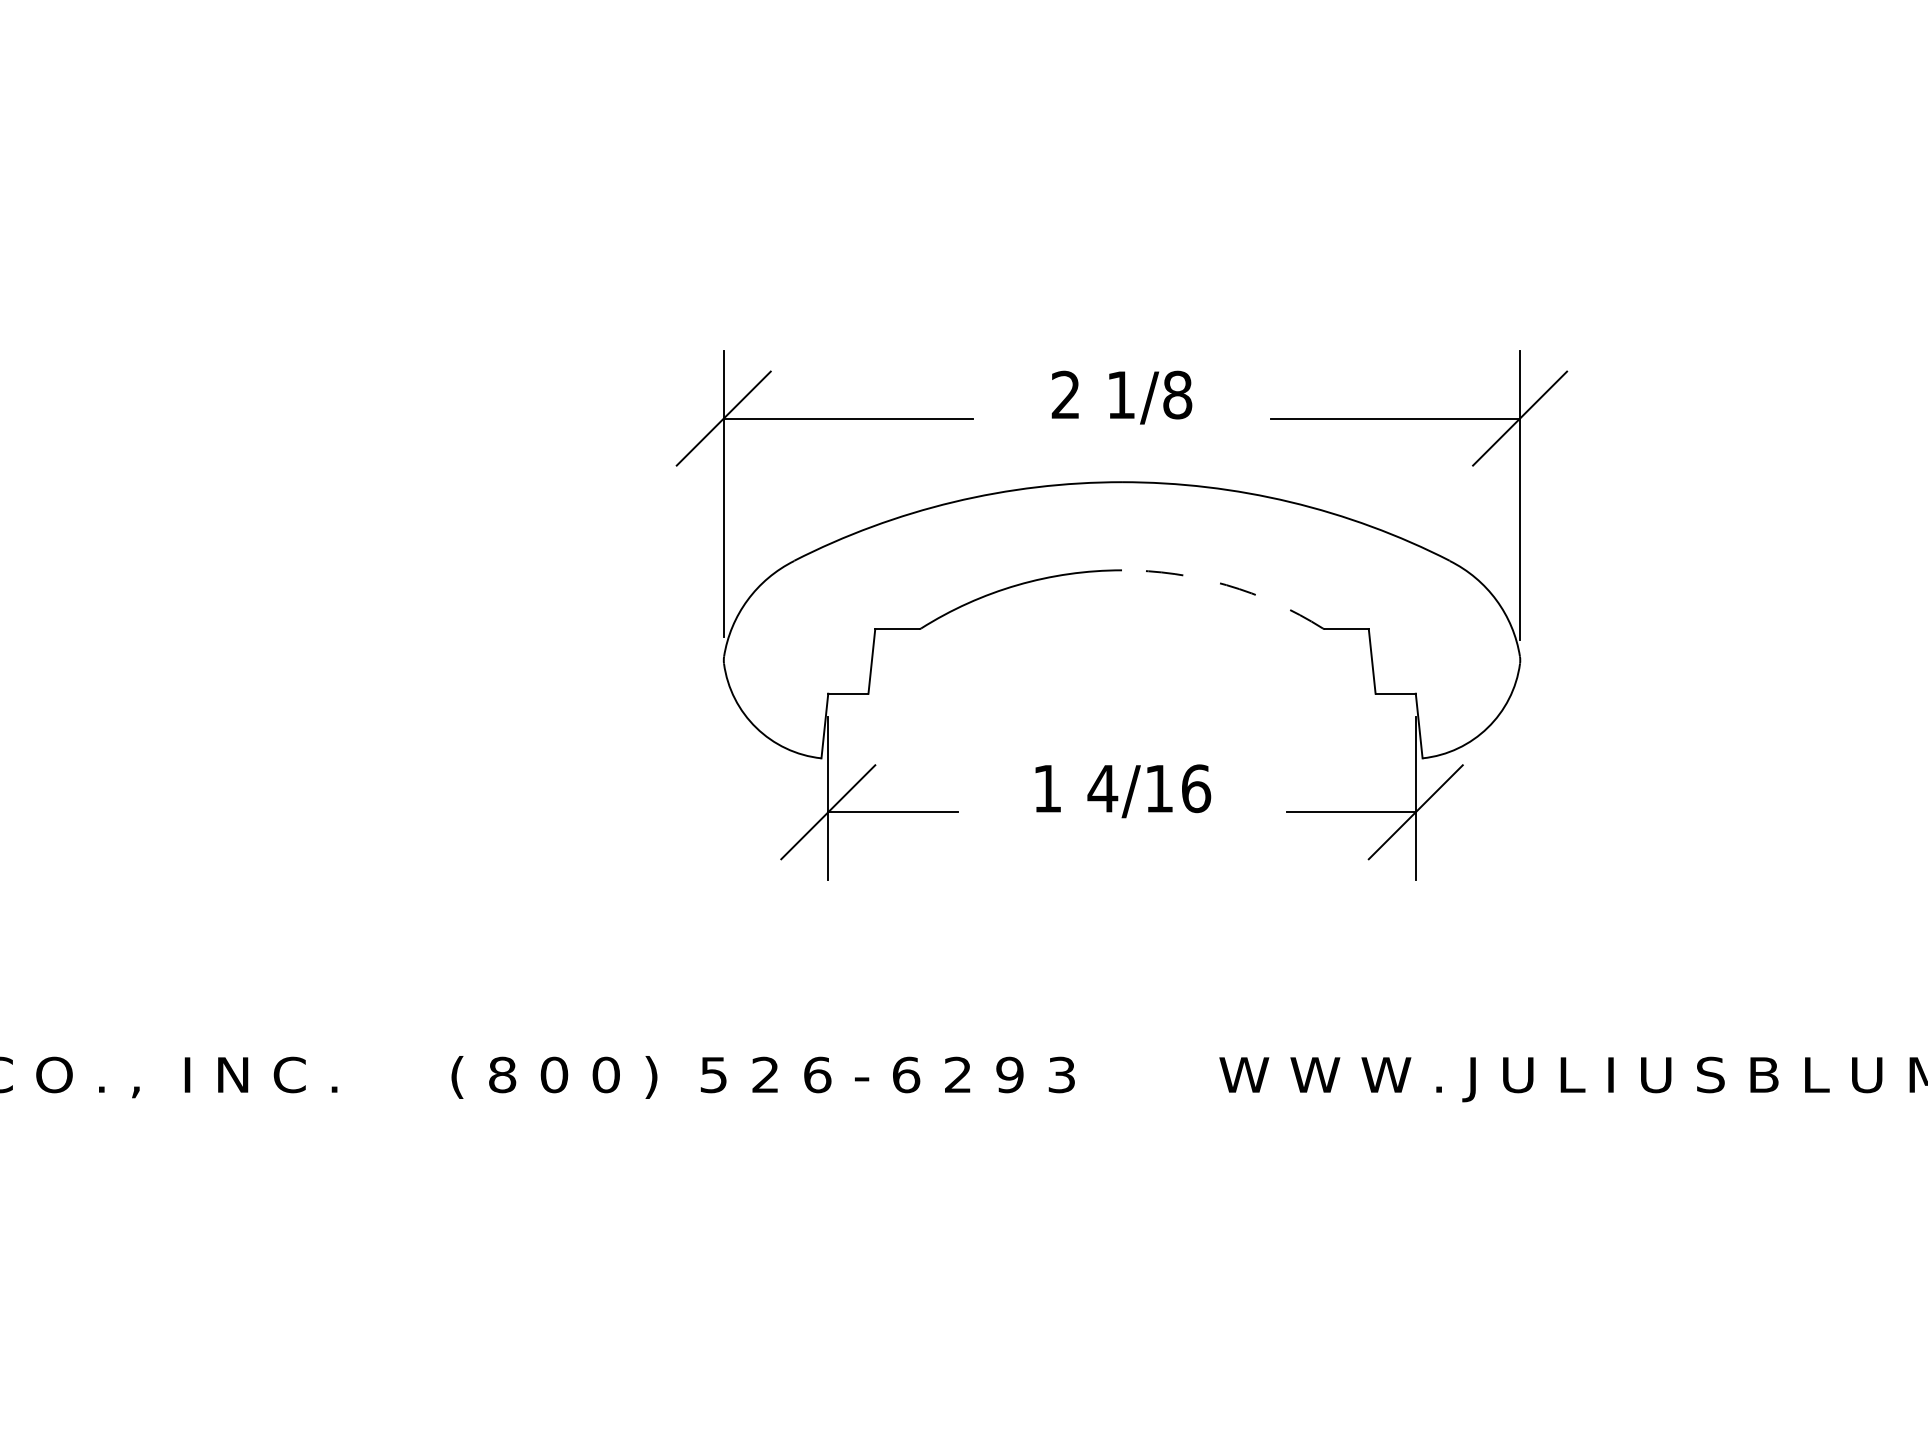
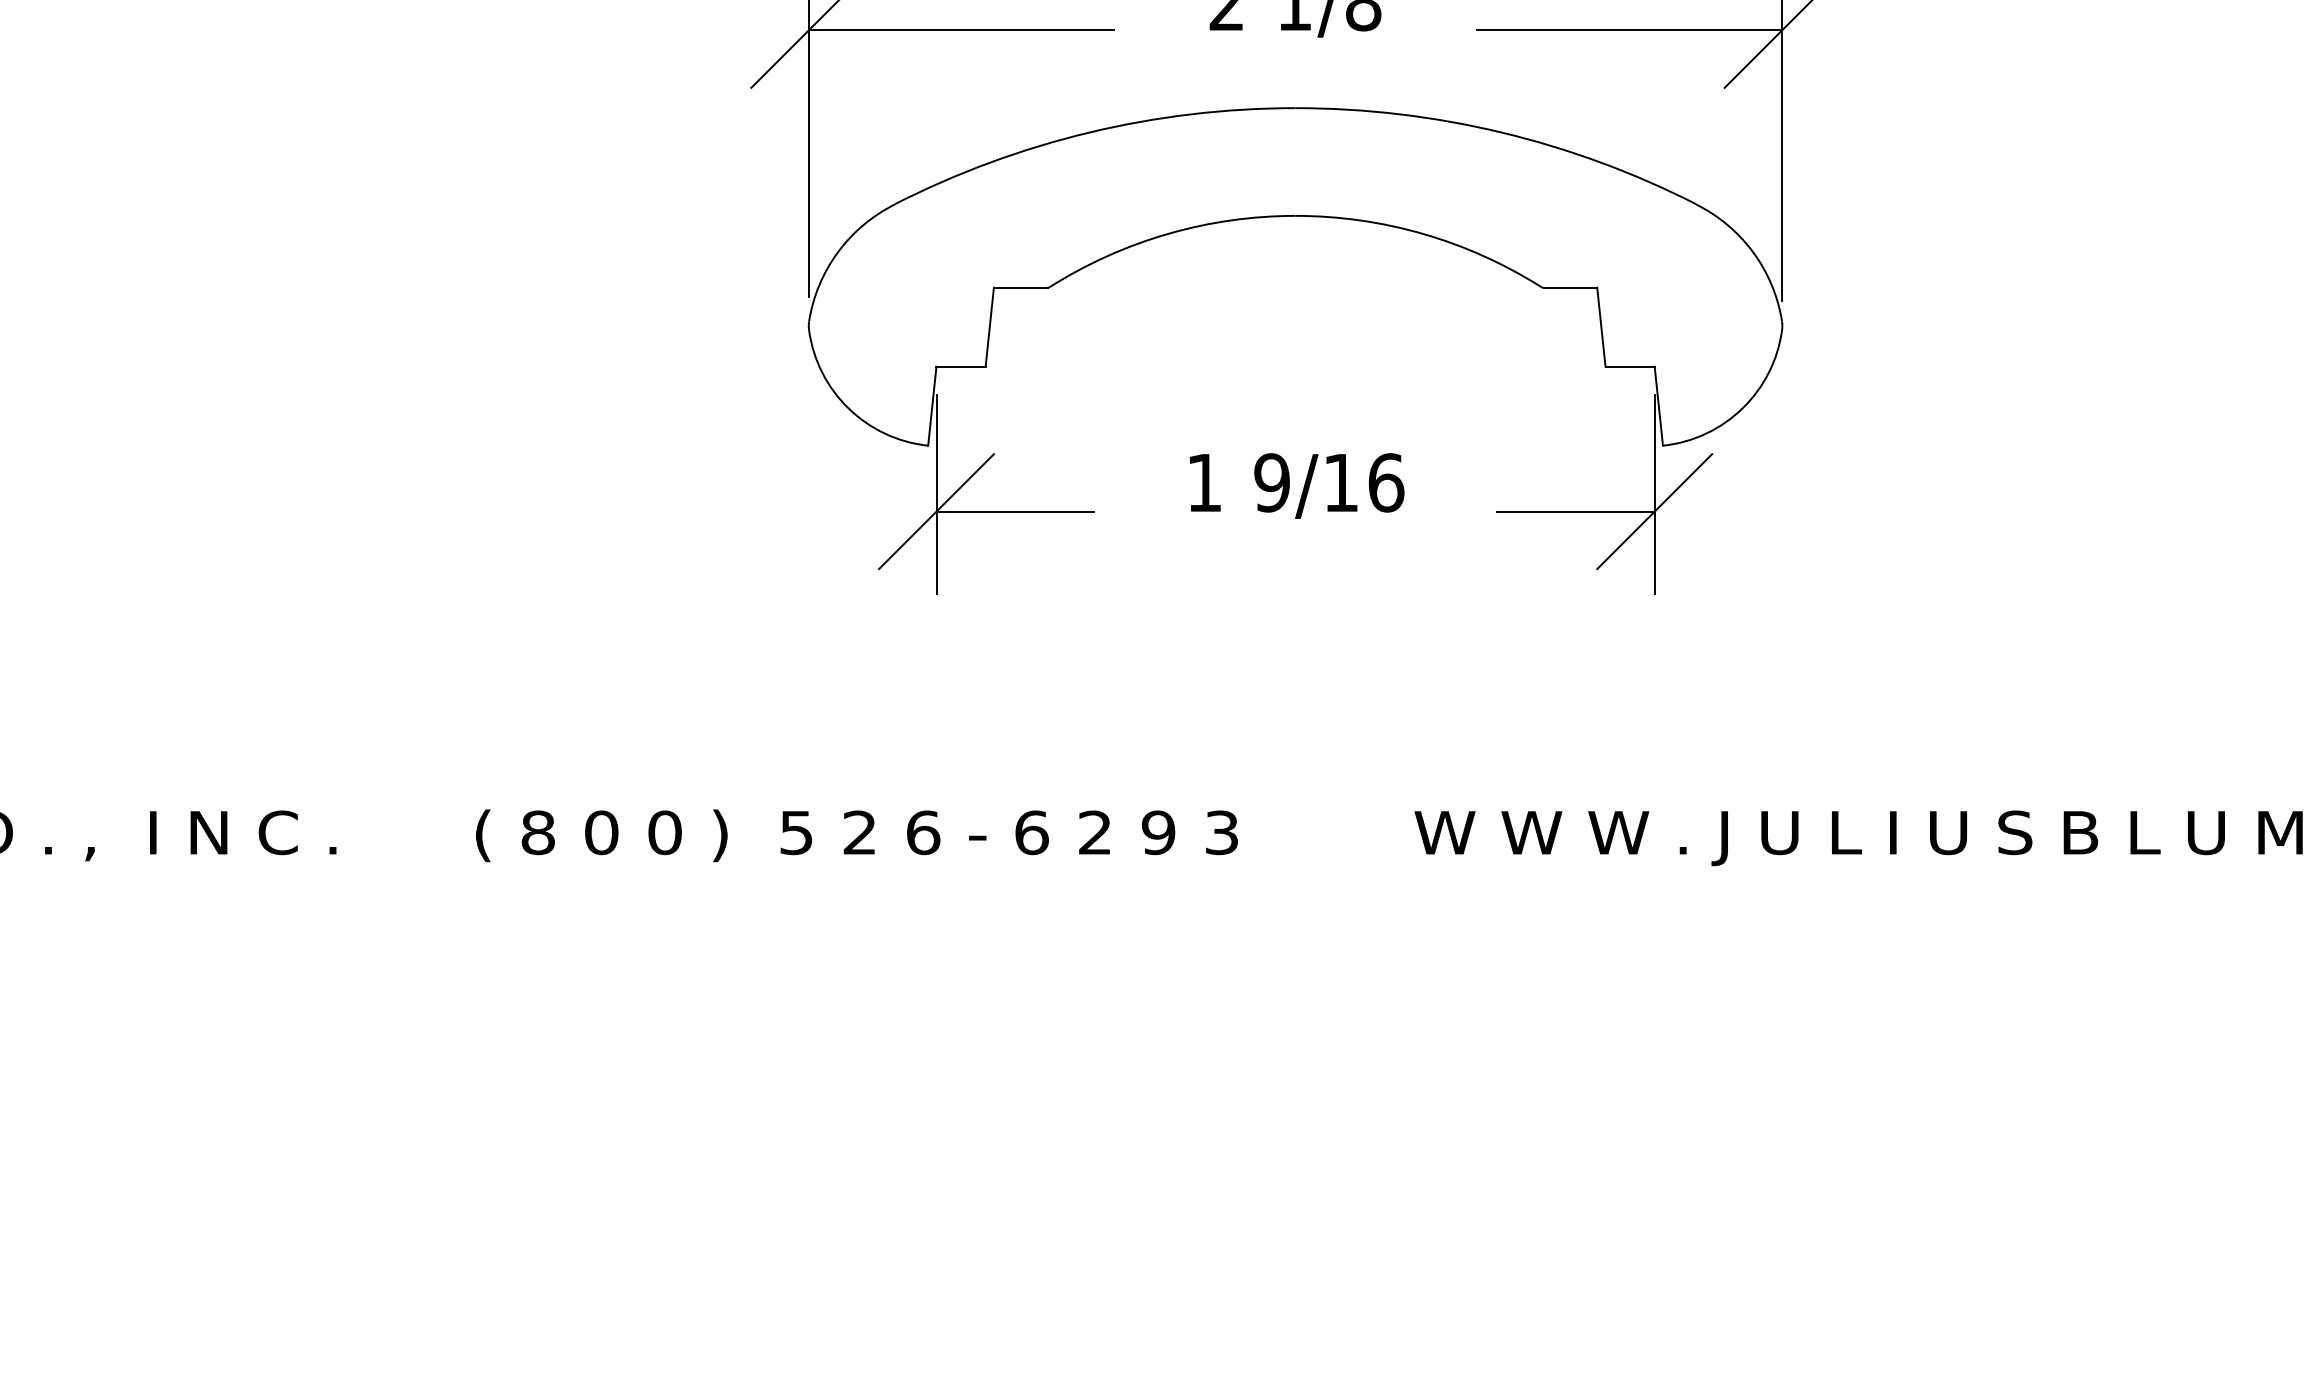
arc: (1226, 585) -> (1423, 234), dashed -> solid
text: (1102, 788) -> (1271, 482), 4/16 -> 9/16

